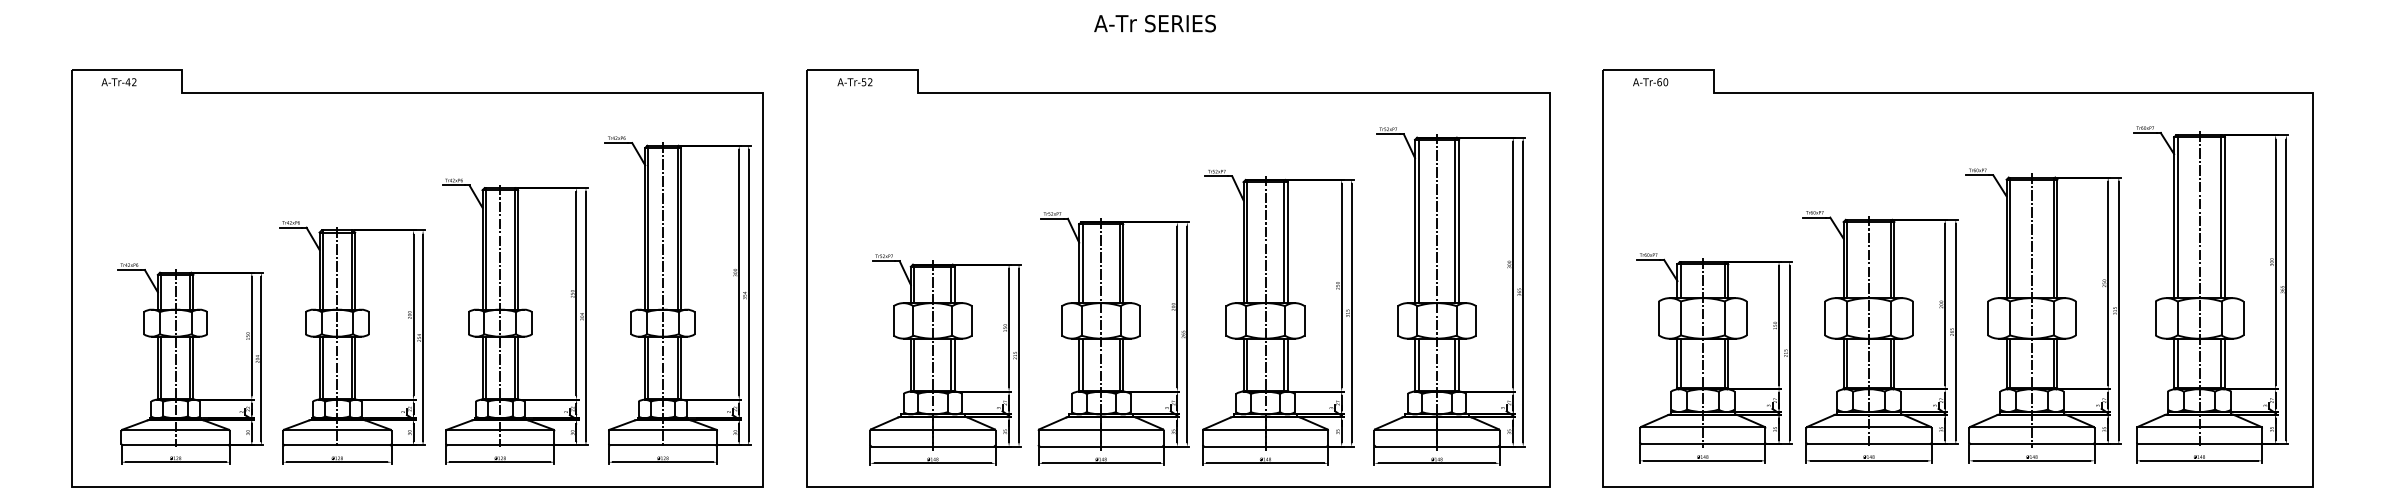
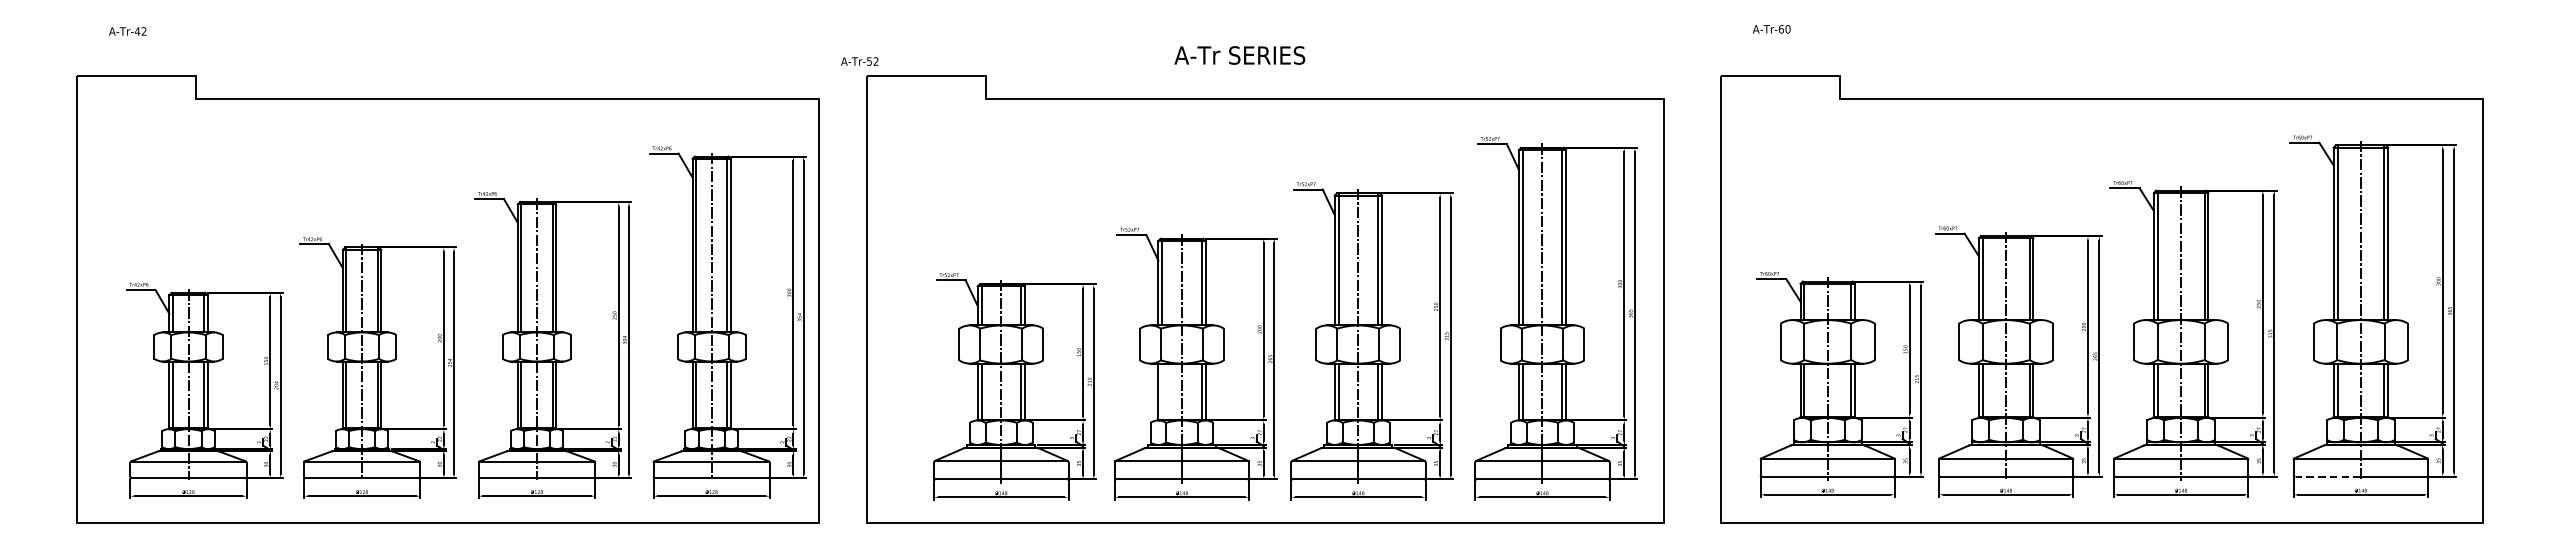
text: (1154, 23) -> (1239, 55), moved
text: (118, 82) -> (127, 31), moved
text: (854, 82) -> (859, 61), moved
text: (1650, 82) -> (1771, 29), moved
line: (1082, 364) -> (1161, 391), removed
line: (2168, 444) -> (2327, 477), solid -> dashed

